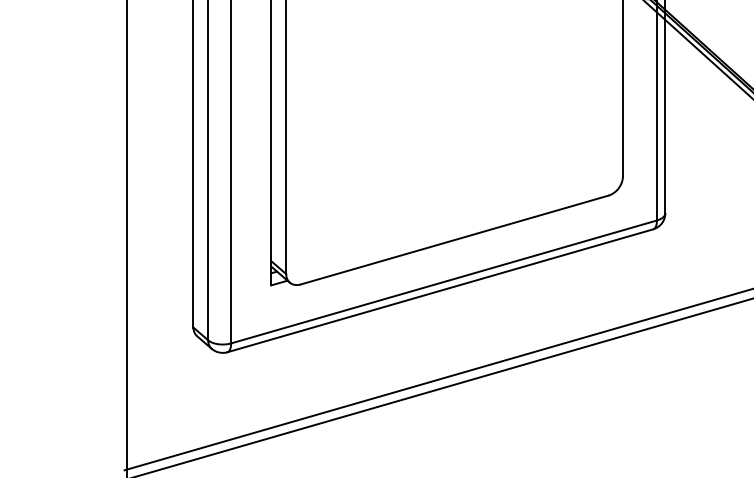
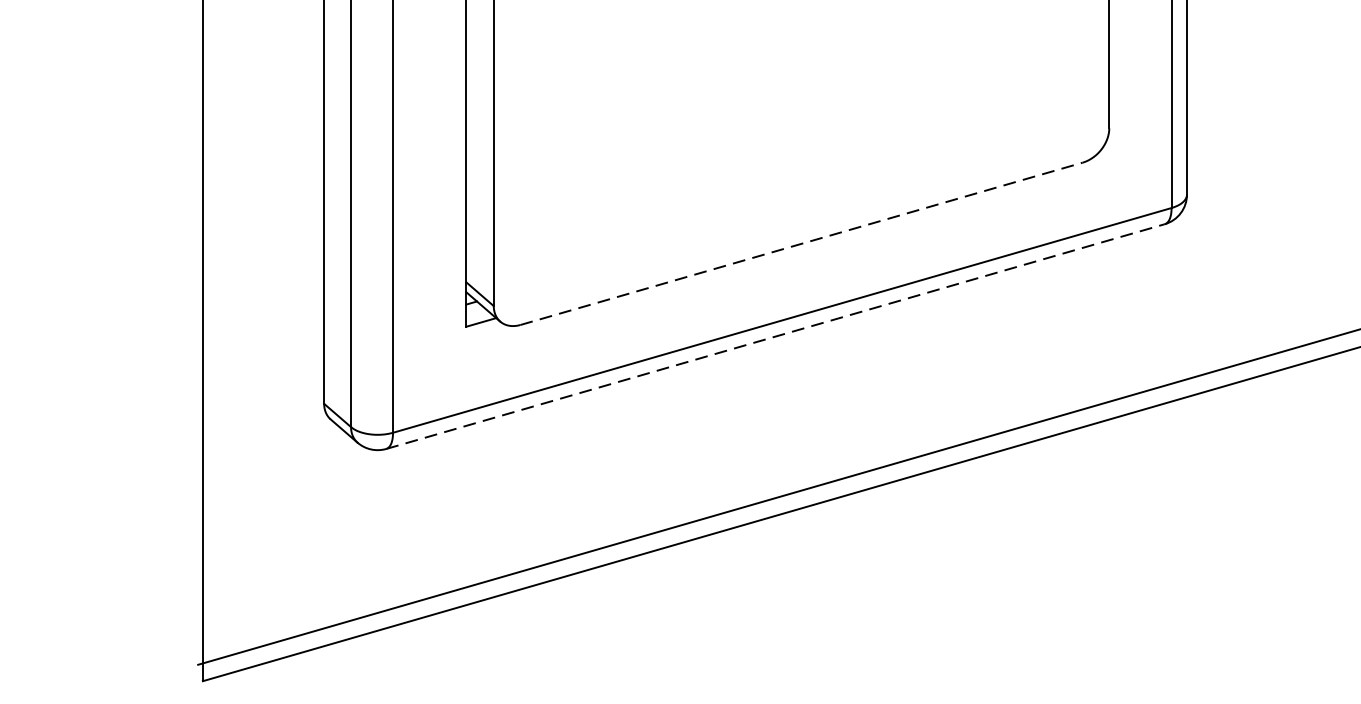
line: (455, 239) -> (803, 242), solid -> dashed
line: (440, 290) -> (775, 336), solid -> dashed

